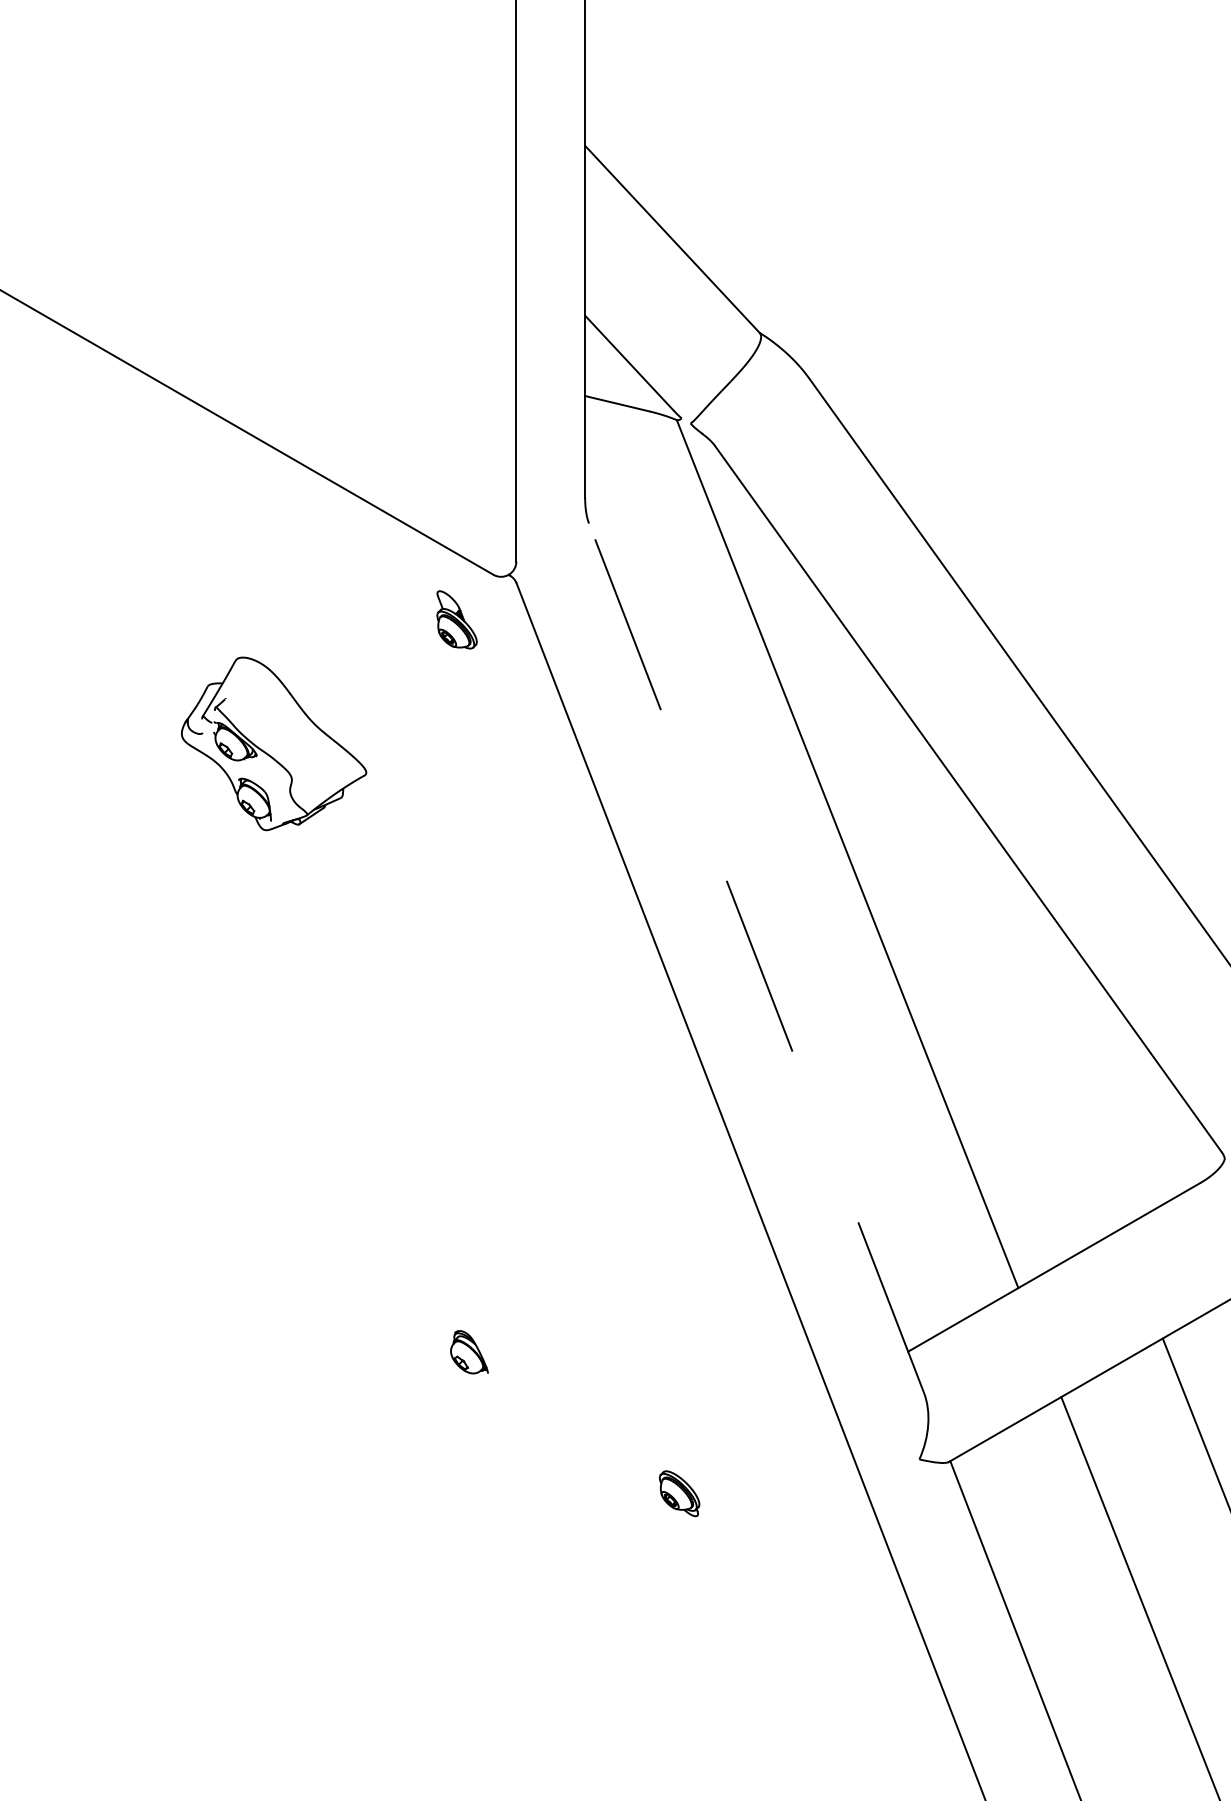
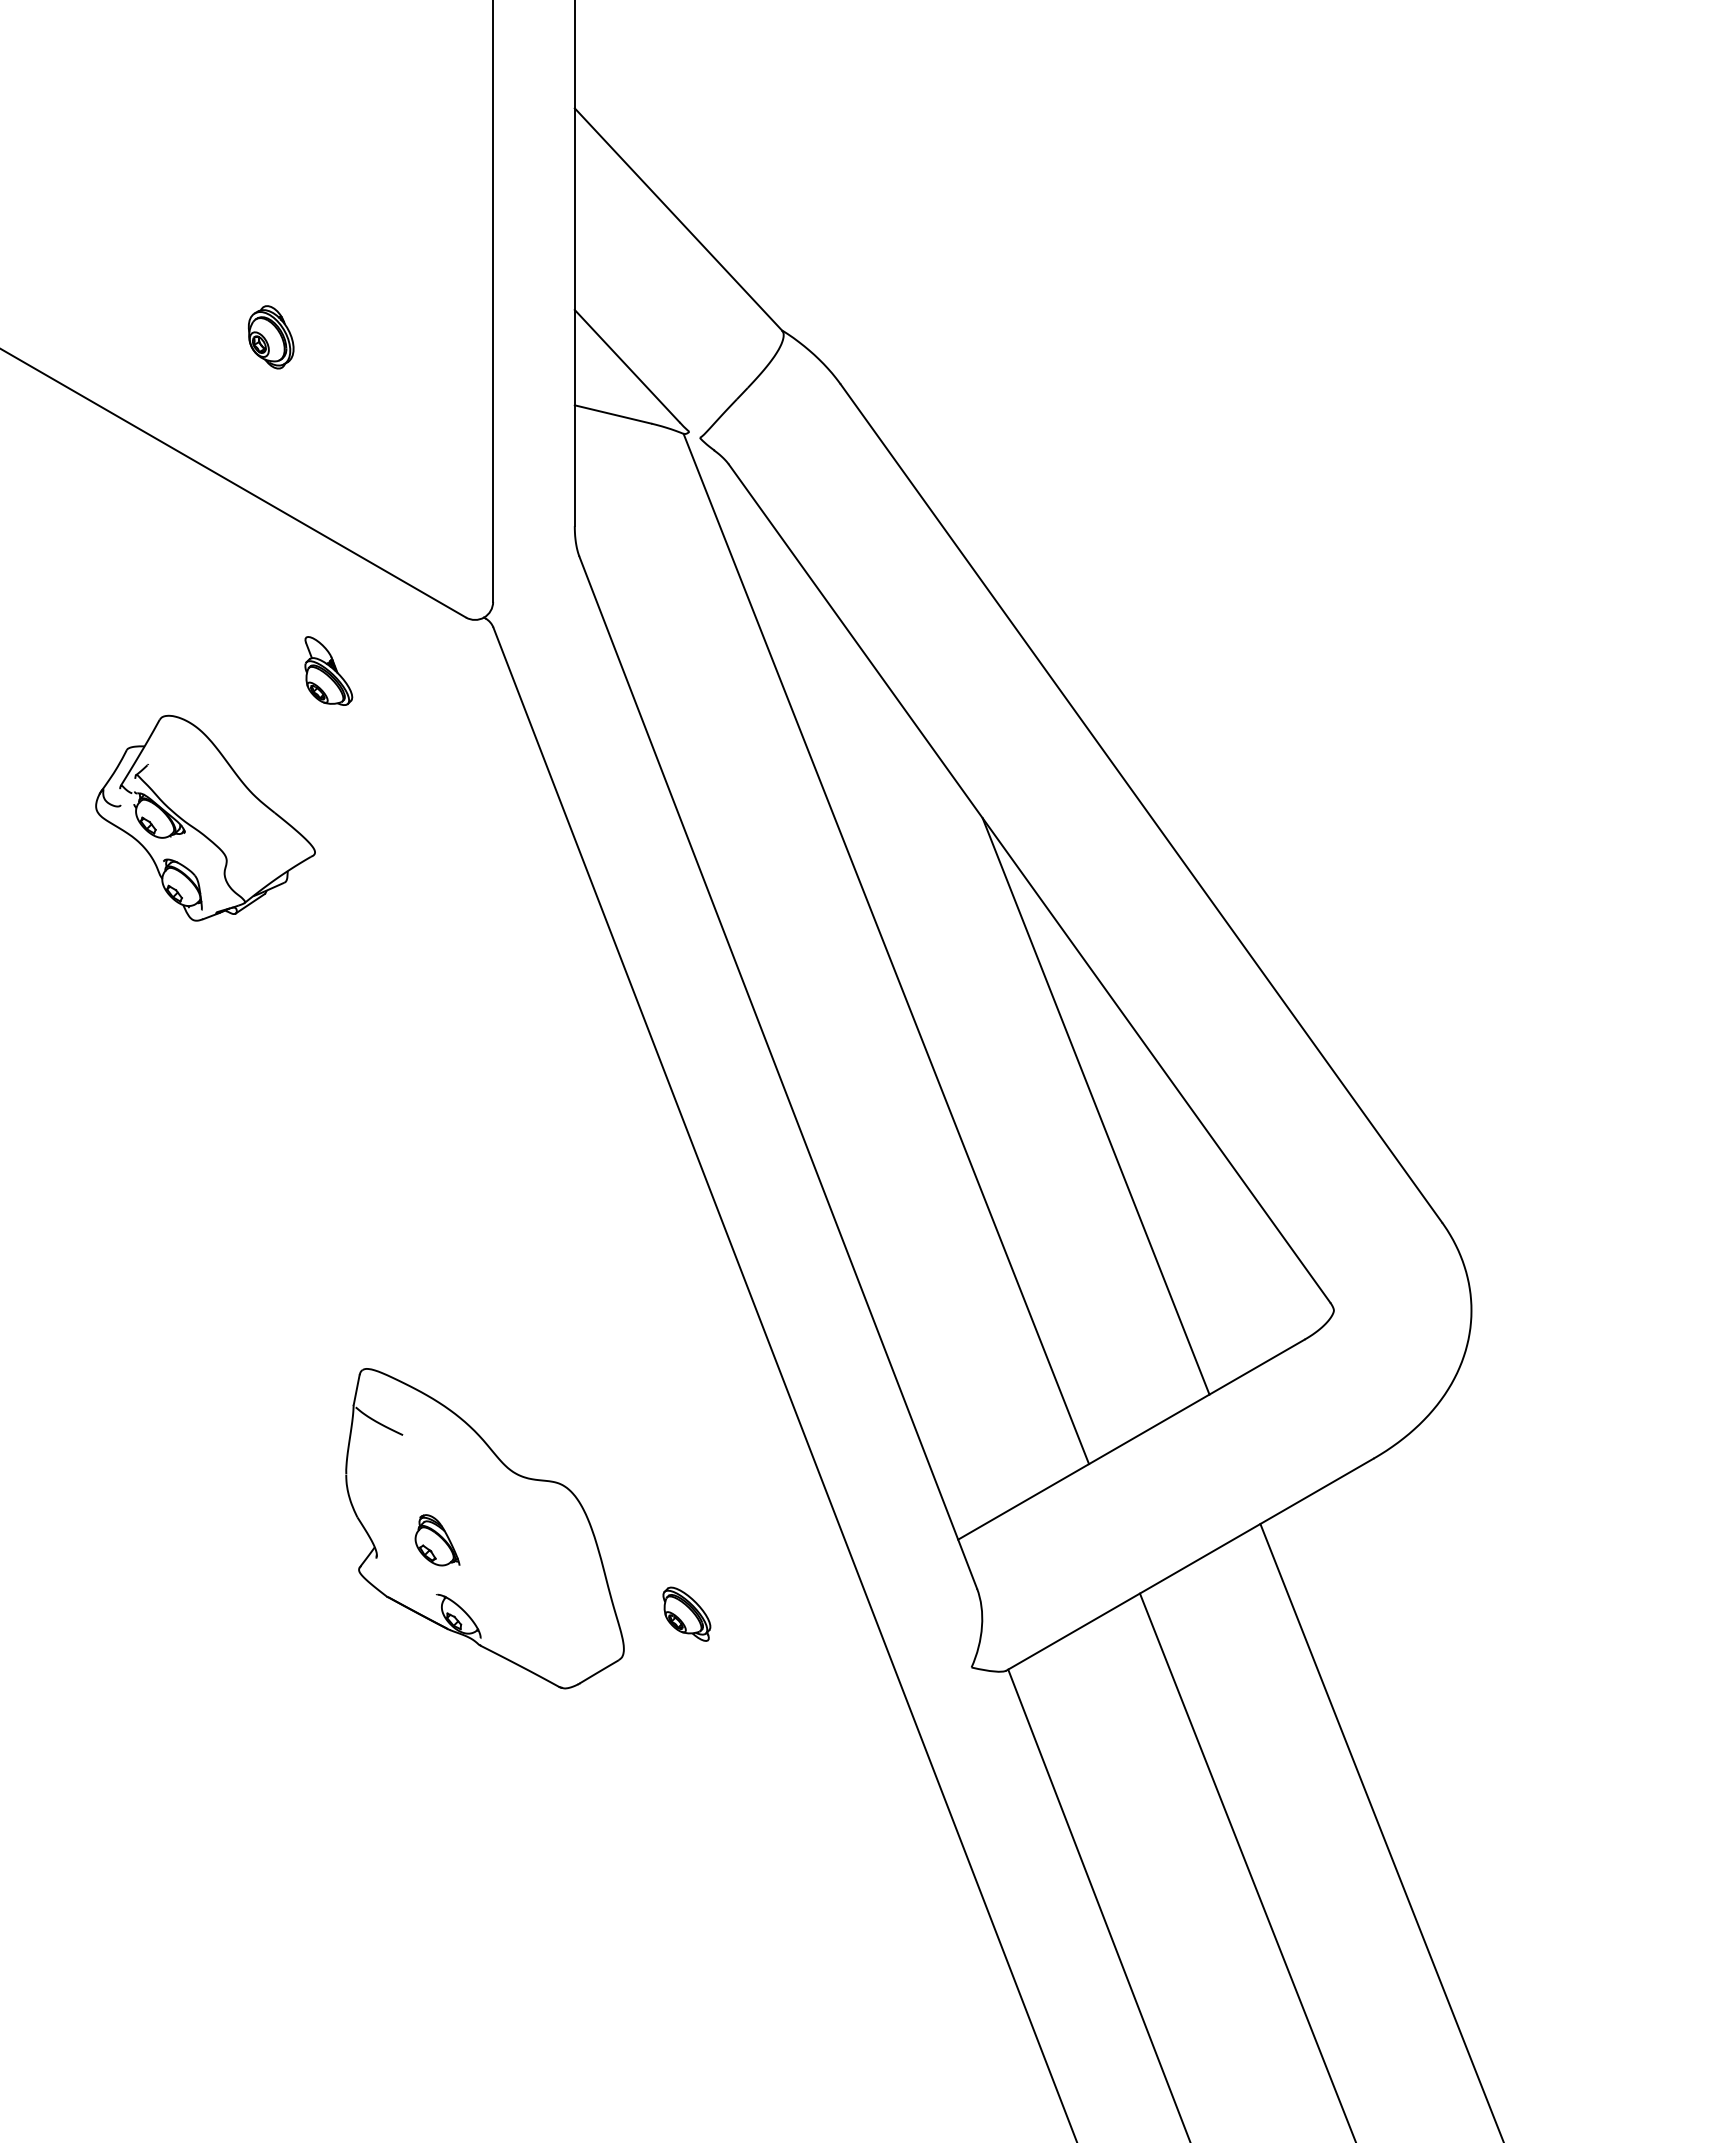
part: (328, 338) -> (270, 337), added
part: (456, 619) -> (328, 670), moved
line: (756, 958) -> (778, 1072), dashed -> solid
line: (1023, 986) -> (1095, 1106), added
part: (509, 1342) -> (484, 1528), added
part: (679, 1493) -> (686, 1613), moved

